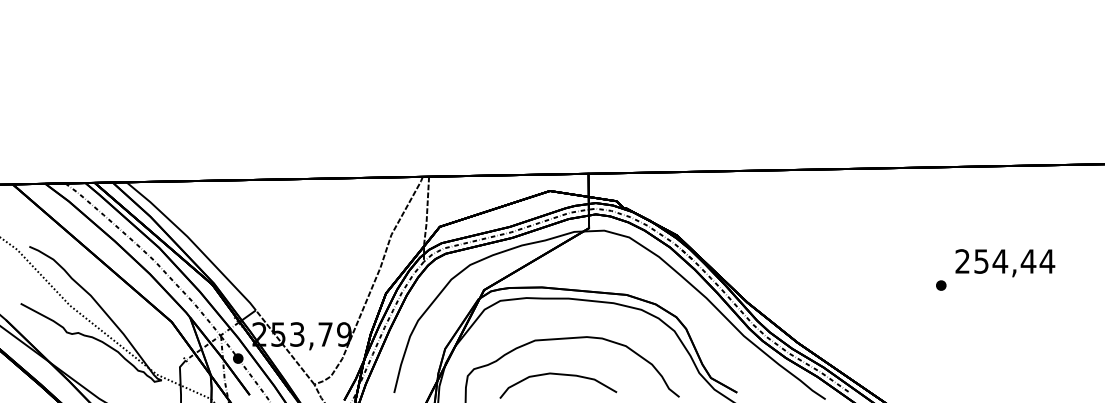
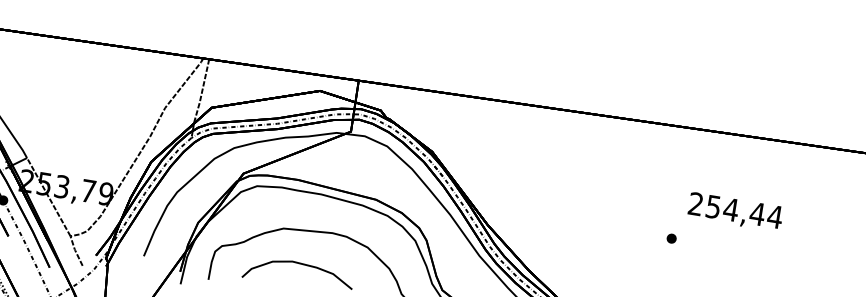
text: (1005, 263) -> (735, 212), moved

